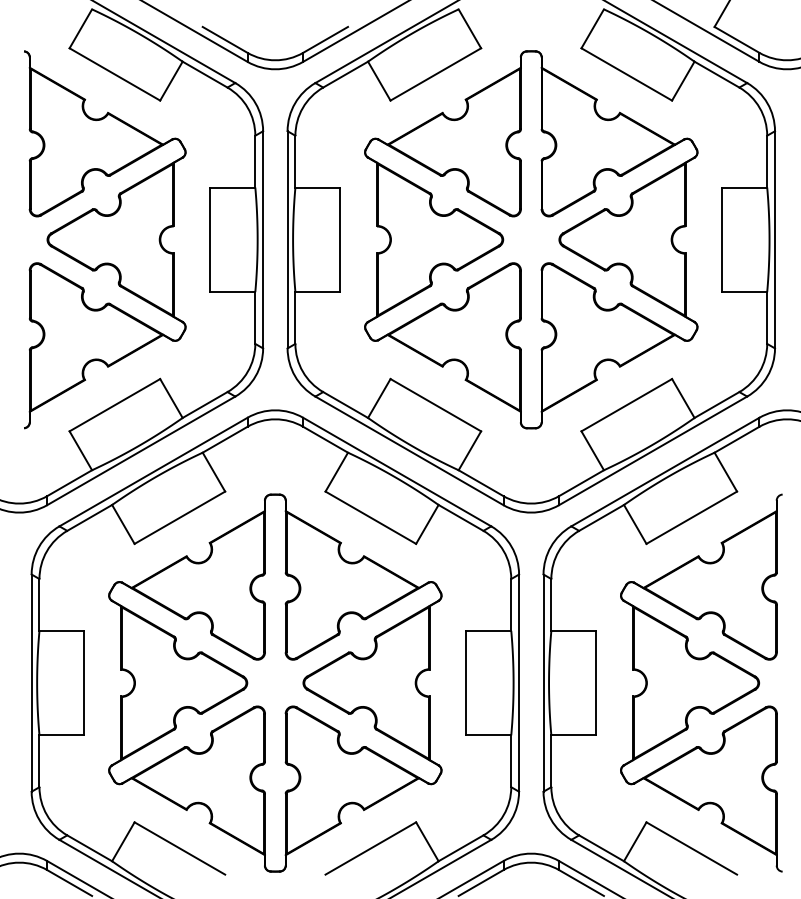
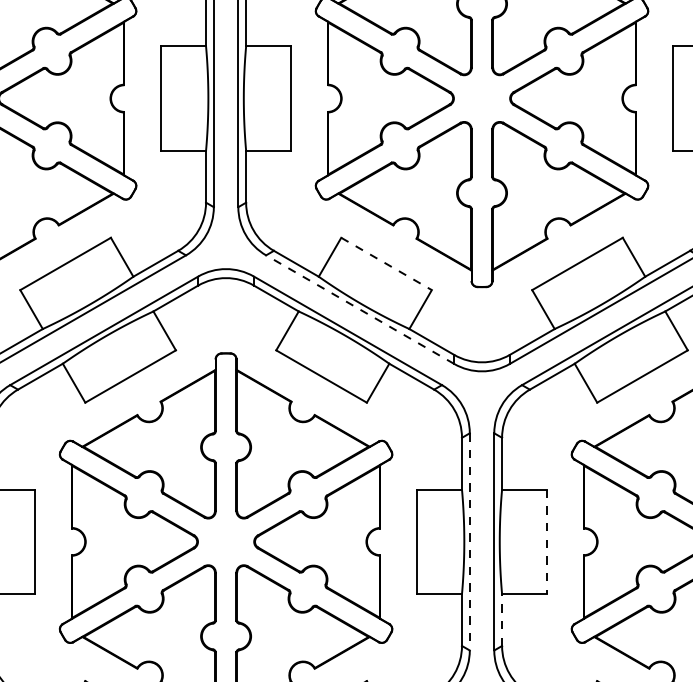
line: (436, 405) -> (387, 264), solid -> dashed
line: (409, 450) -> (360, 309), solid -> dashed
line: (519, 683) -> (470, 542), solid -> dashed
line: (596, 683) -> (547, 542), solid -> dashed
line: (551, 761) -> (502, 620), solid -> dashed

